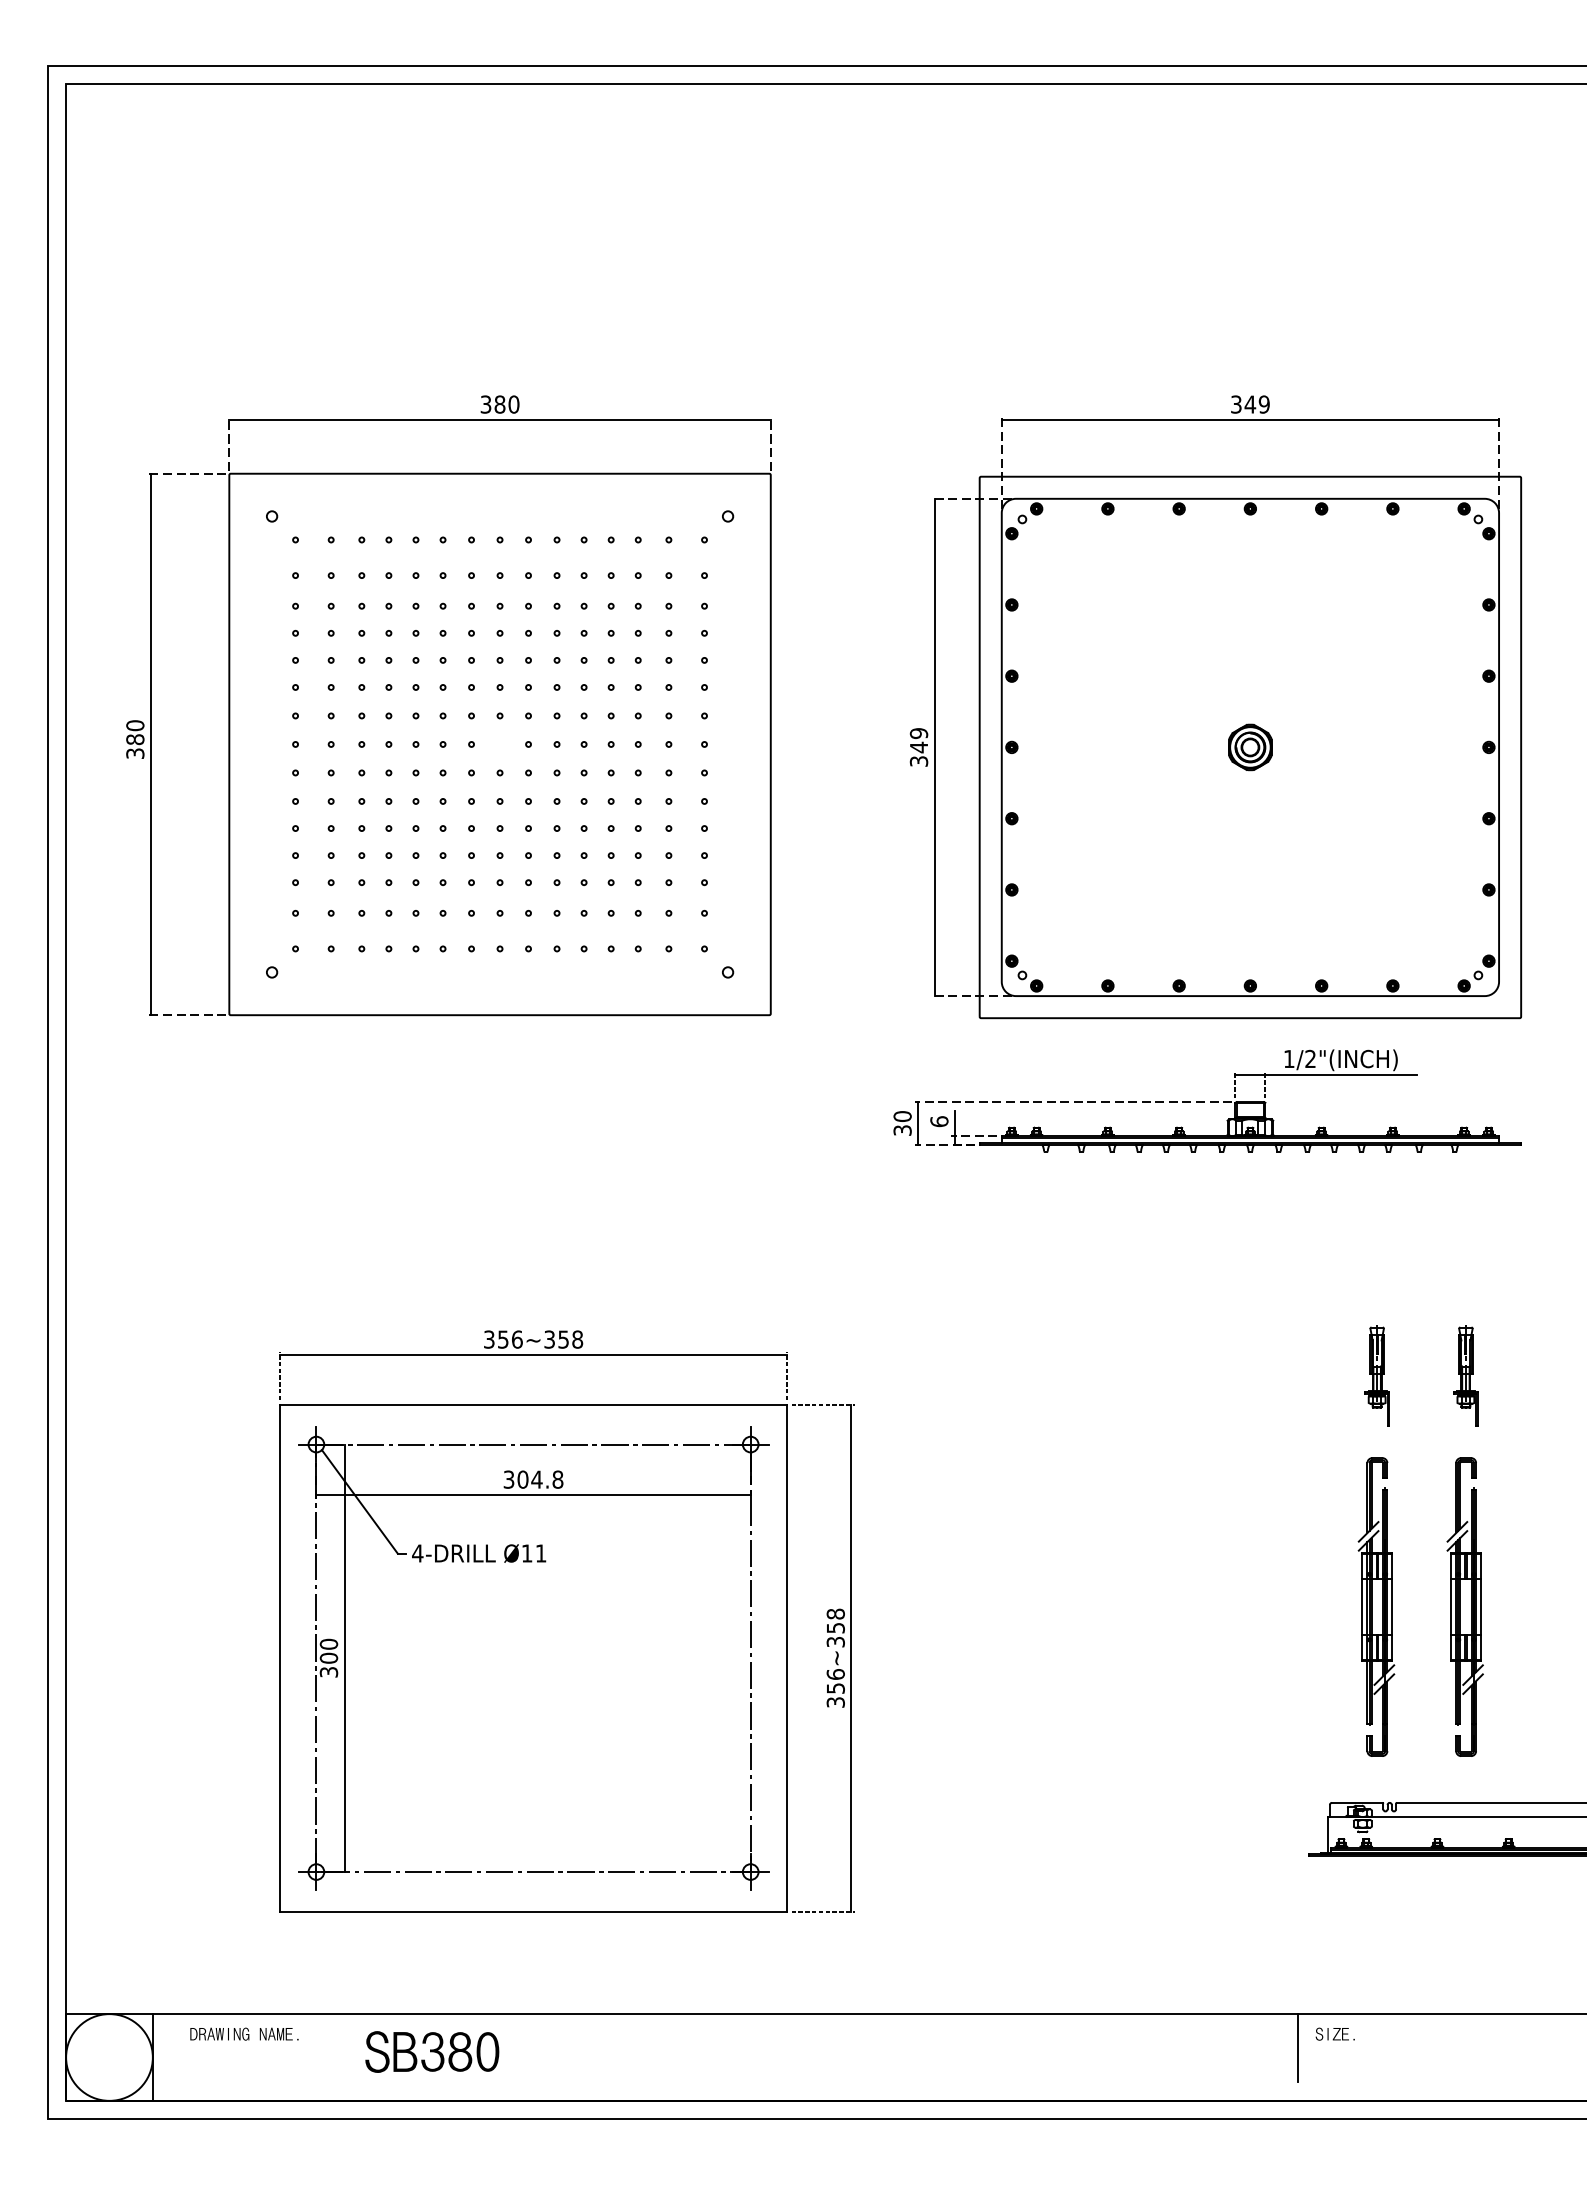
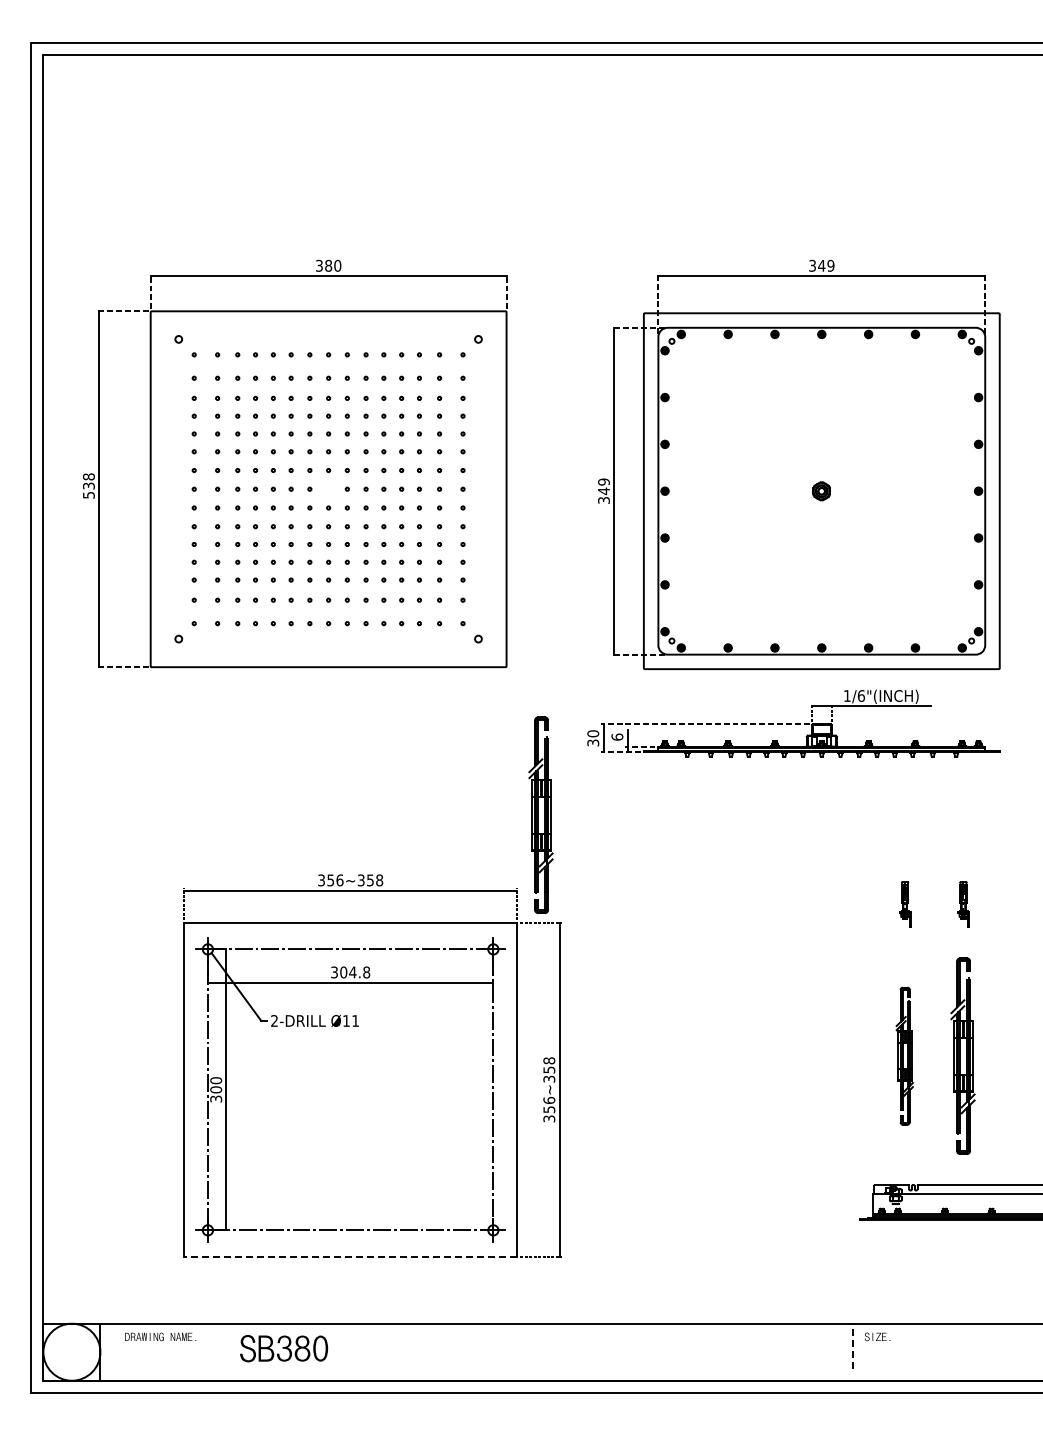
text: (134, 738) -> (88, 485), 380 -> 538
part: (1249, 747) -> (821, 491), size x0.6
text: (1310, 1058) -> (861, 695), 1/2"(INCH) -> 1/6"(INCH)
part: (822, 1239) -> (540, 814), added
part: (1376, 1376) -> (904, 904), size x0.7
part: (1466, 1376) -> (963, 904), size x0.7
text: (417, 1552) -> (274, 1020), 4-DRILL -> 2-DRILL
part: (1376, 1606) -> (904, 1055), size x0.7
line: (533, 1911) -> (350, 1256), solid -> dashed
line: (1297, 2047) -> (852, 1345), solid -> dashed

